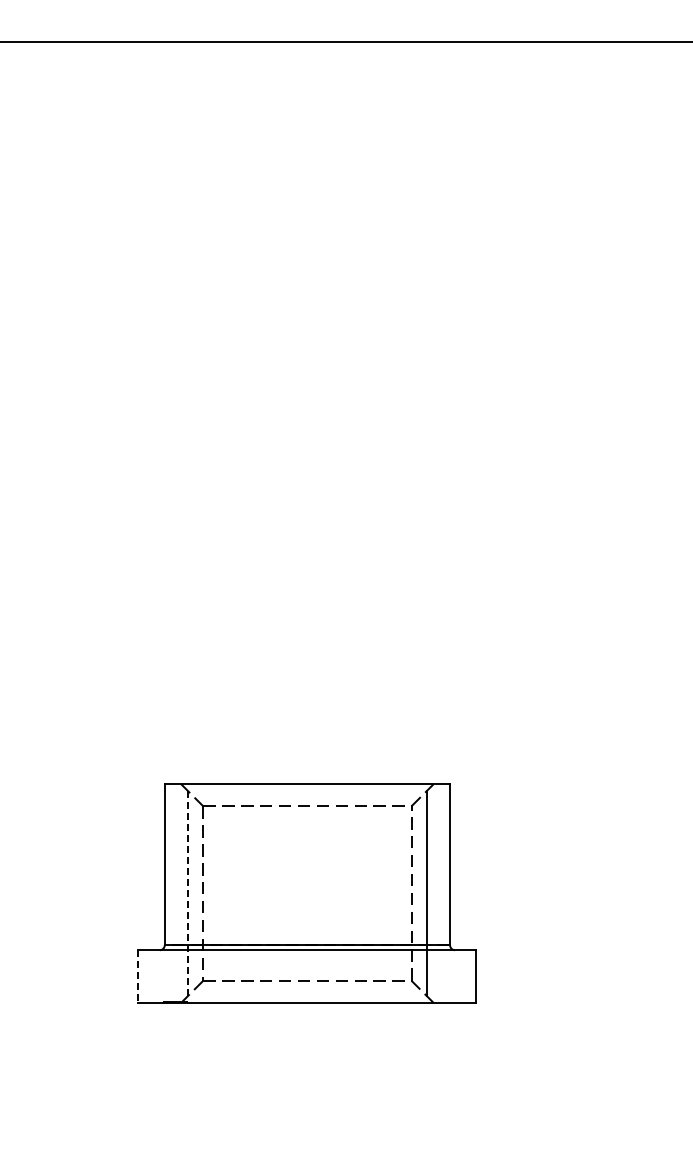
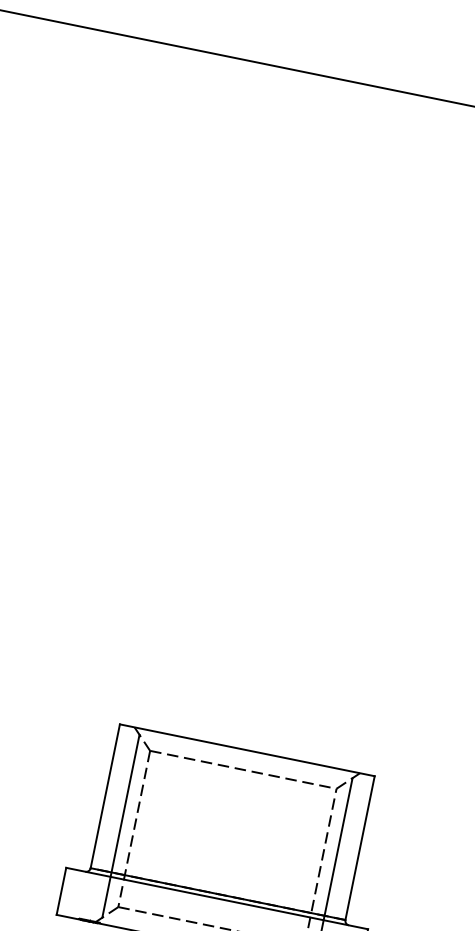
line: (188, 894) -> (121, 827), dashed -> solid
line: (138, 977) -> (61, 892), dashed -> solid

